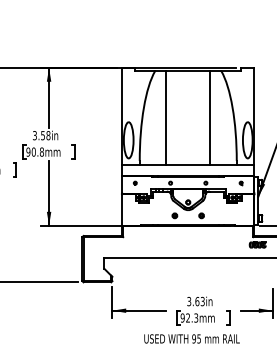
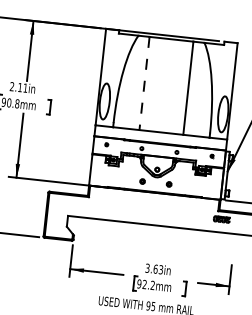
line: (166, 118) -> (144, 83), solid -> dashed
text: (41, 135) -> (18, 87), 3.58in -> 2.11in
text: (196, 318) -> (153, 285), 92.3mm -> 92.2mm

